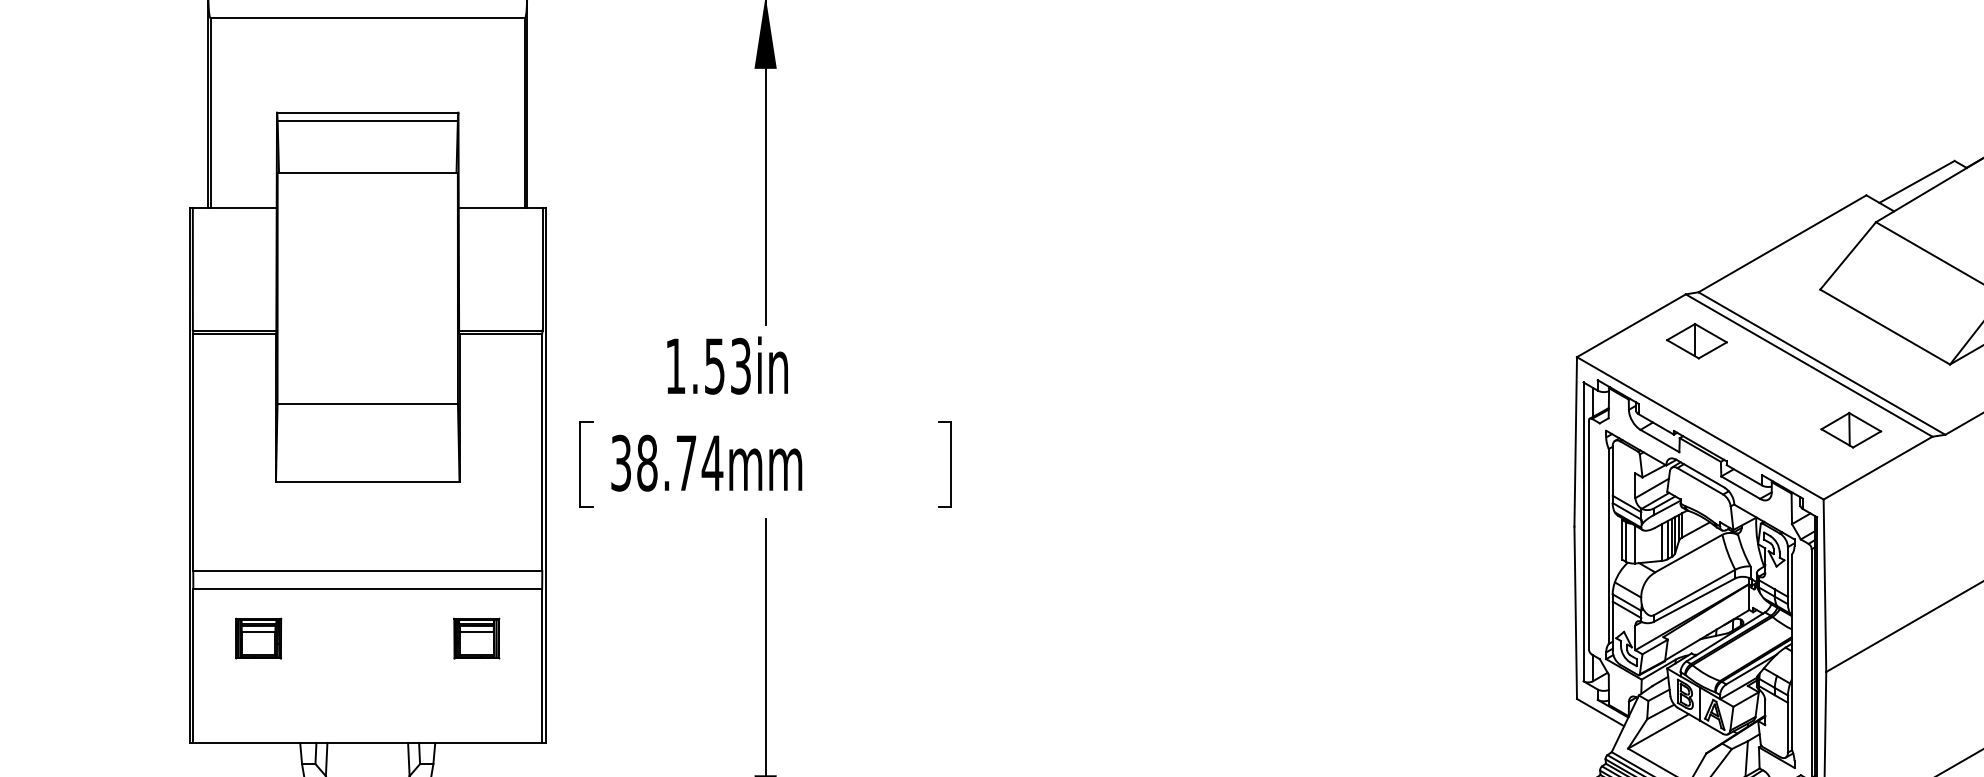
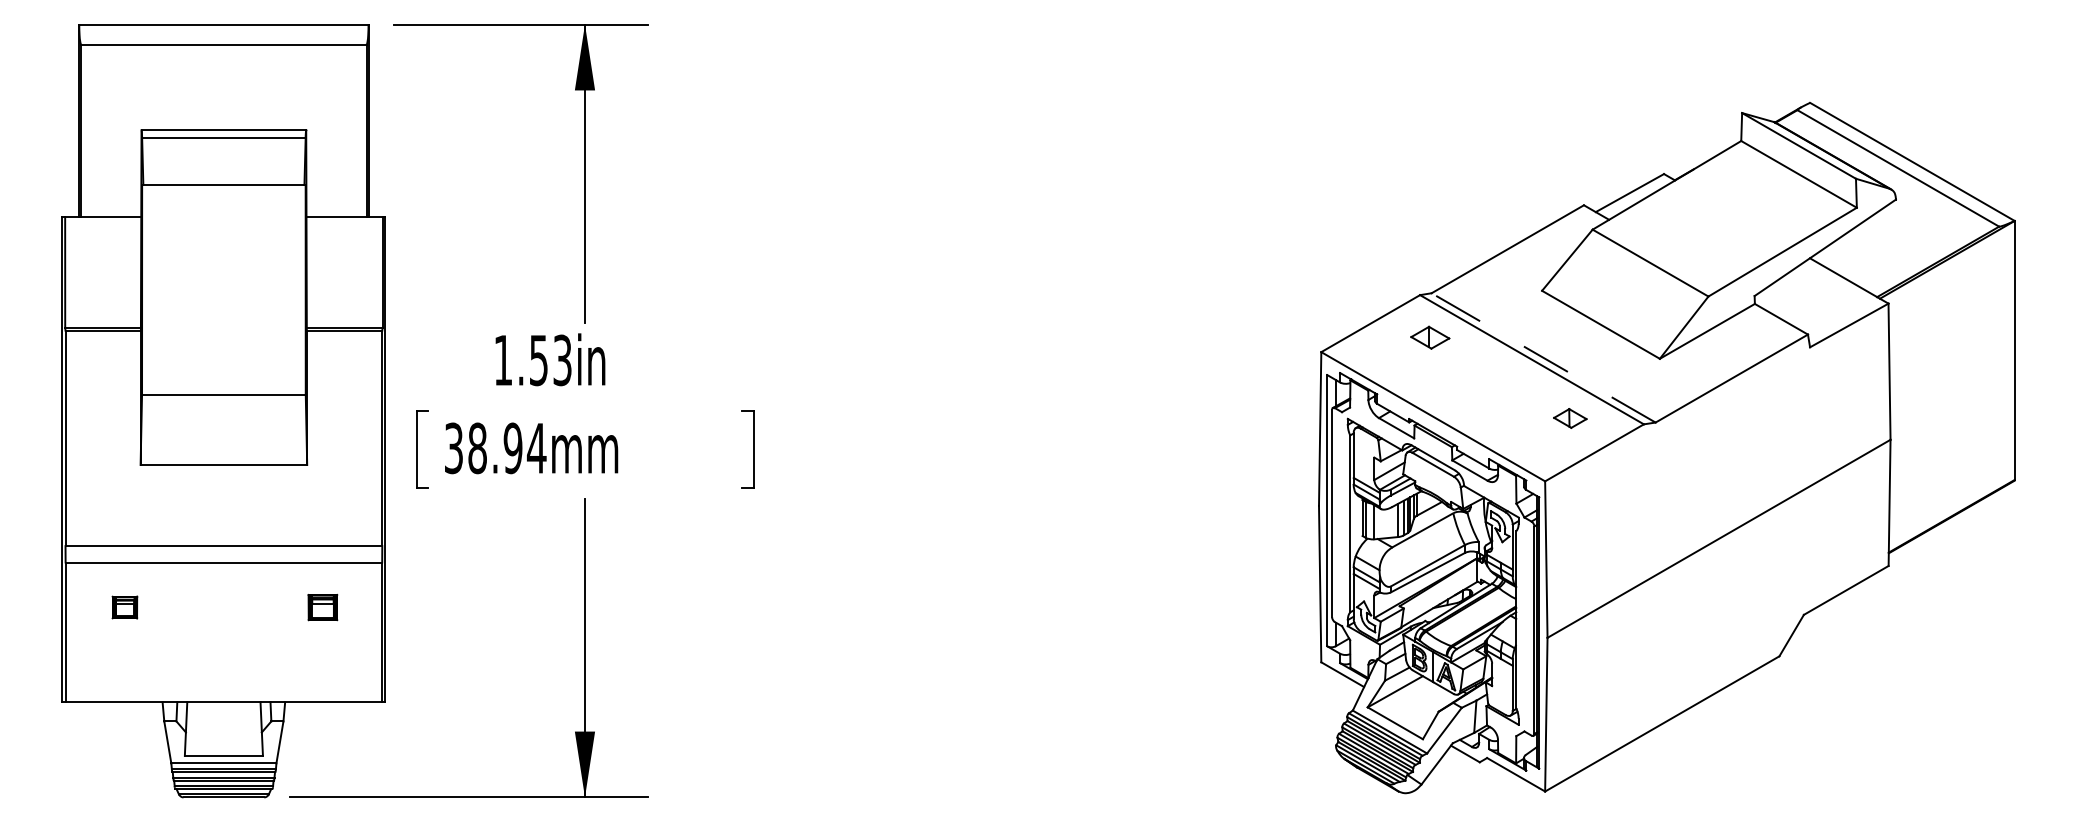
part: (1697, 341) -> (1430, 337), size x0.7
line: (1821, 363) -> (1543, 357), solid -> dashed
part: (1851, 430) -> (1570, 418), size x0.6
text: (685, 463) -> (512, 448), 38.74mm -> 38.94mm
part: (258, 638) -> (124, 607), size x0.6
part: (476, 638) -> (322, 607), size x0.7

